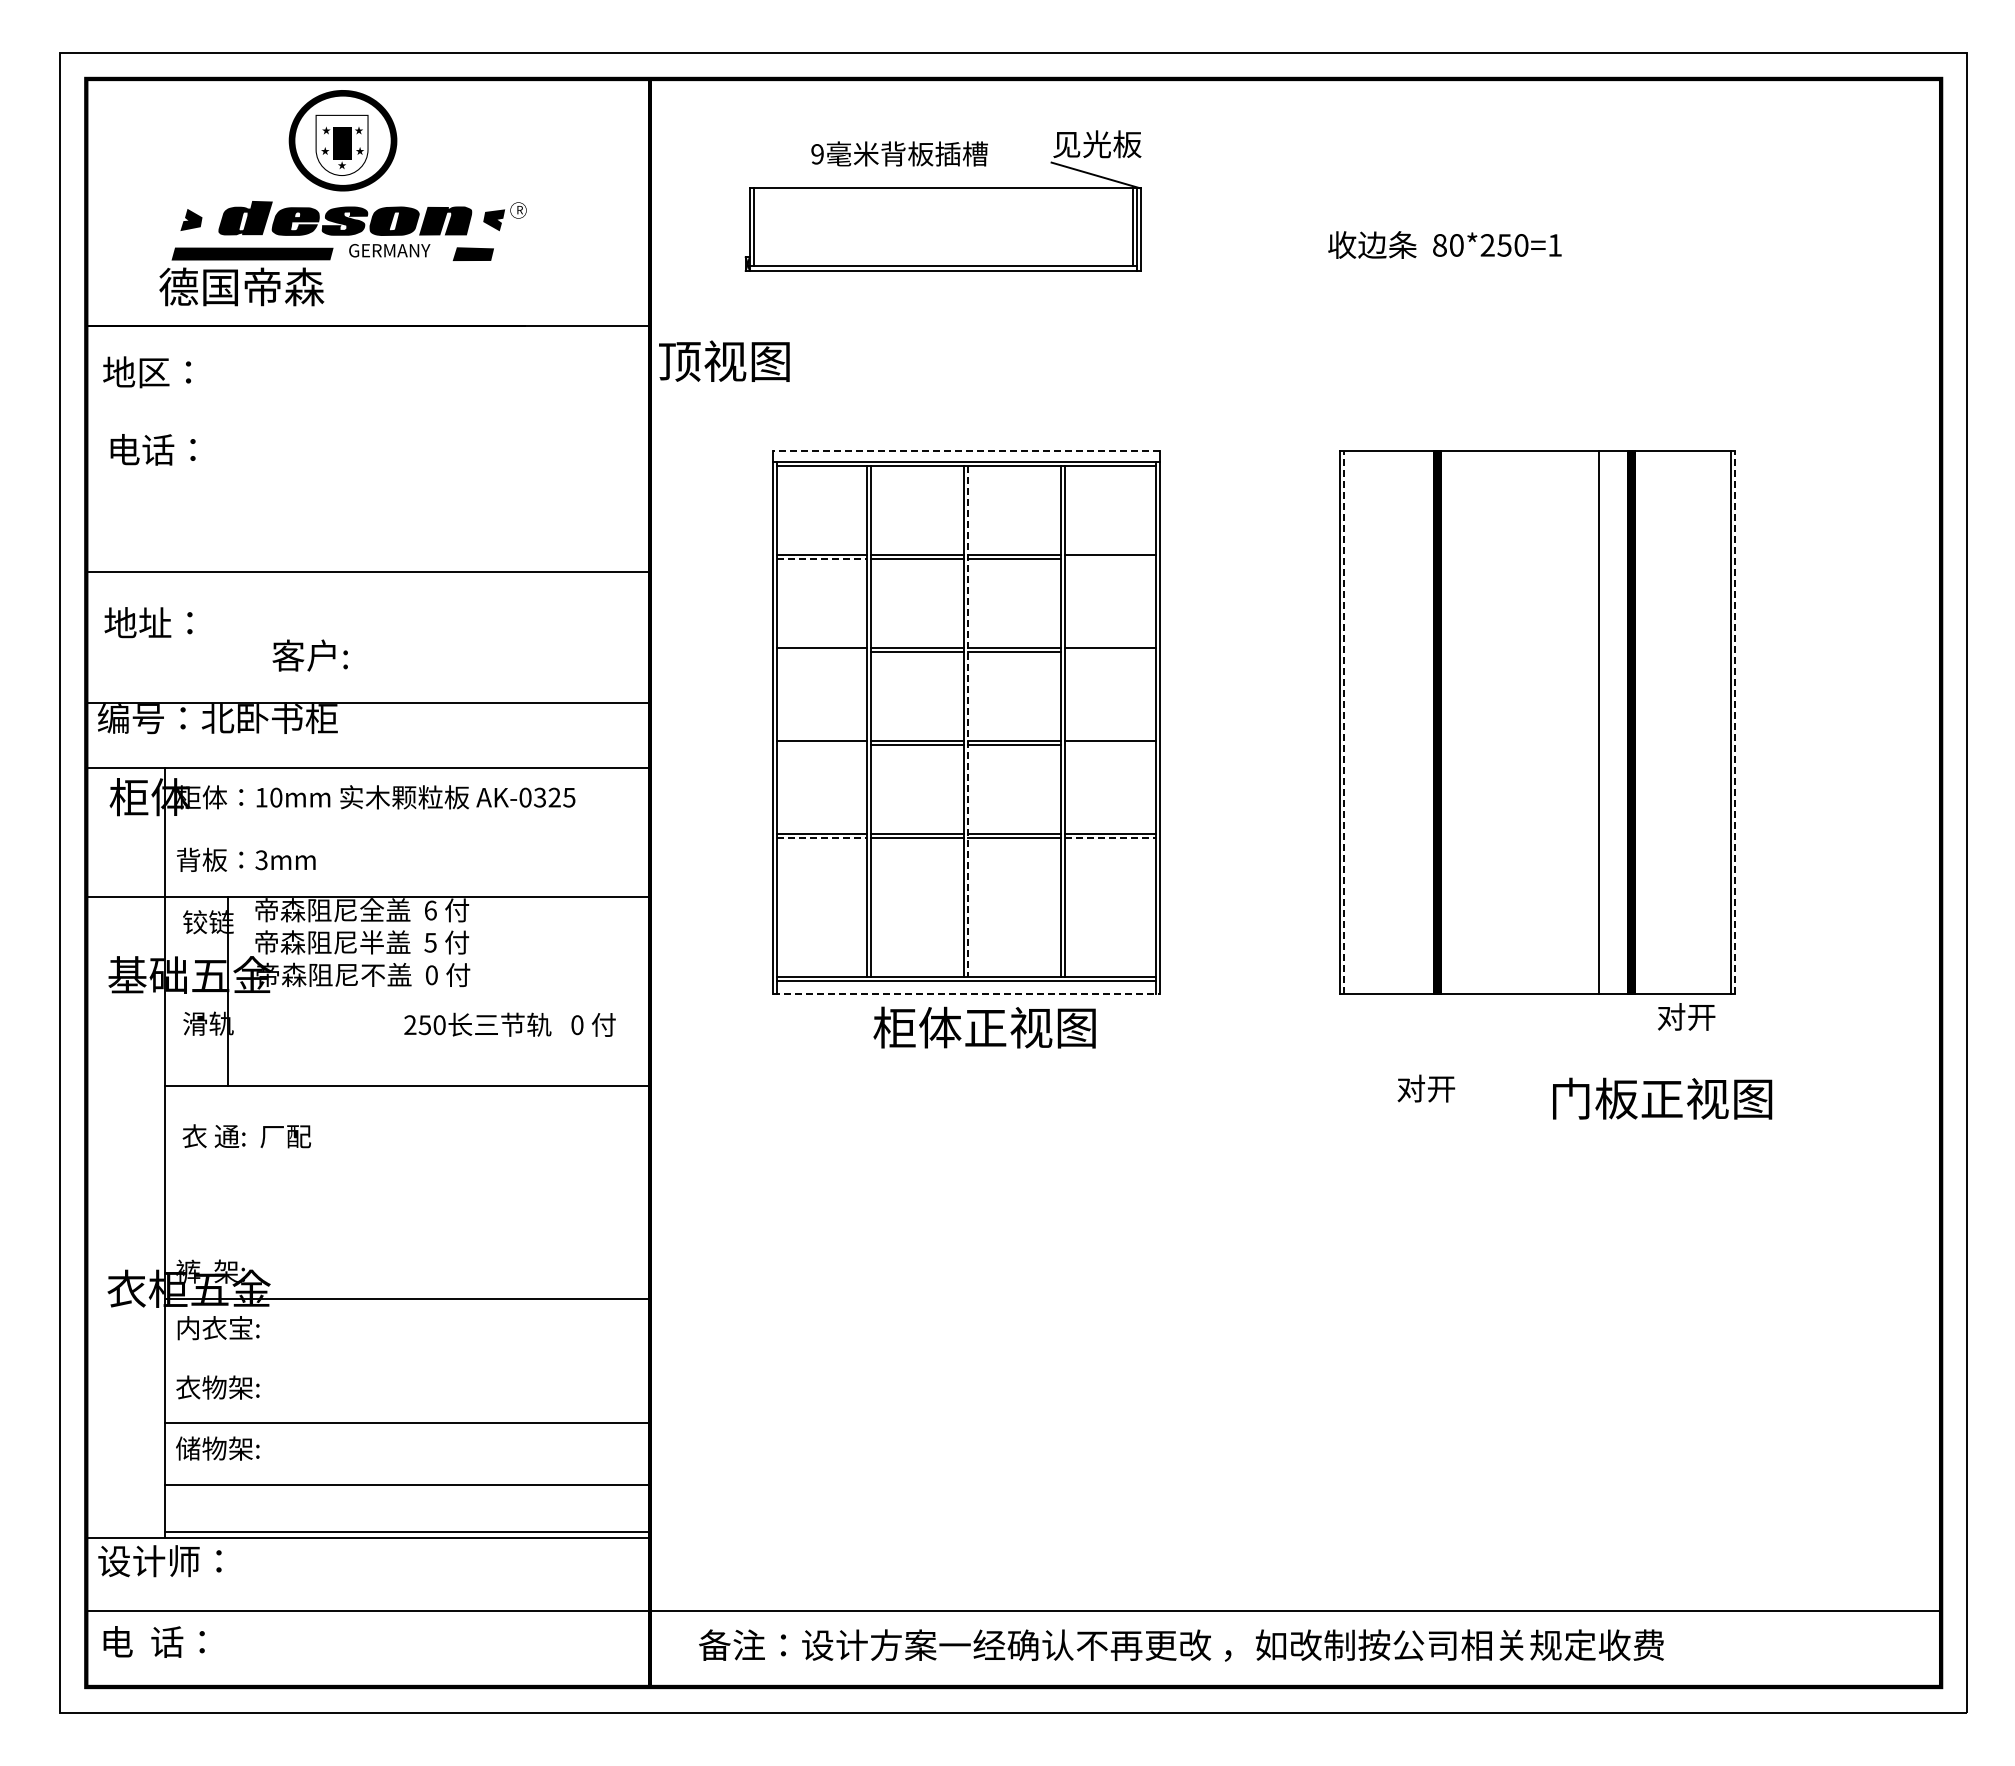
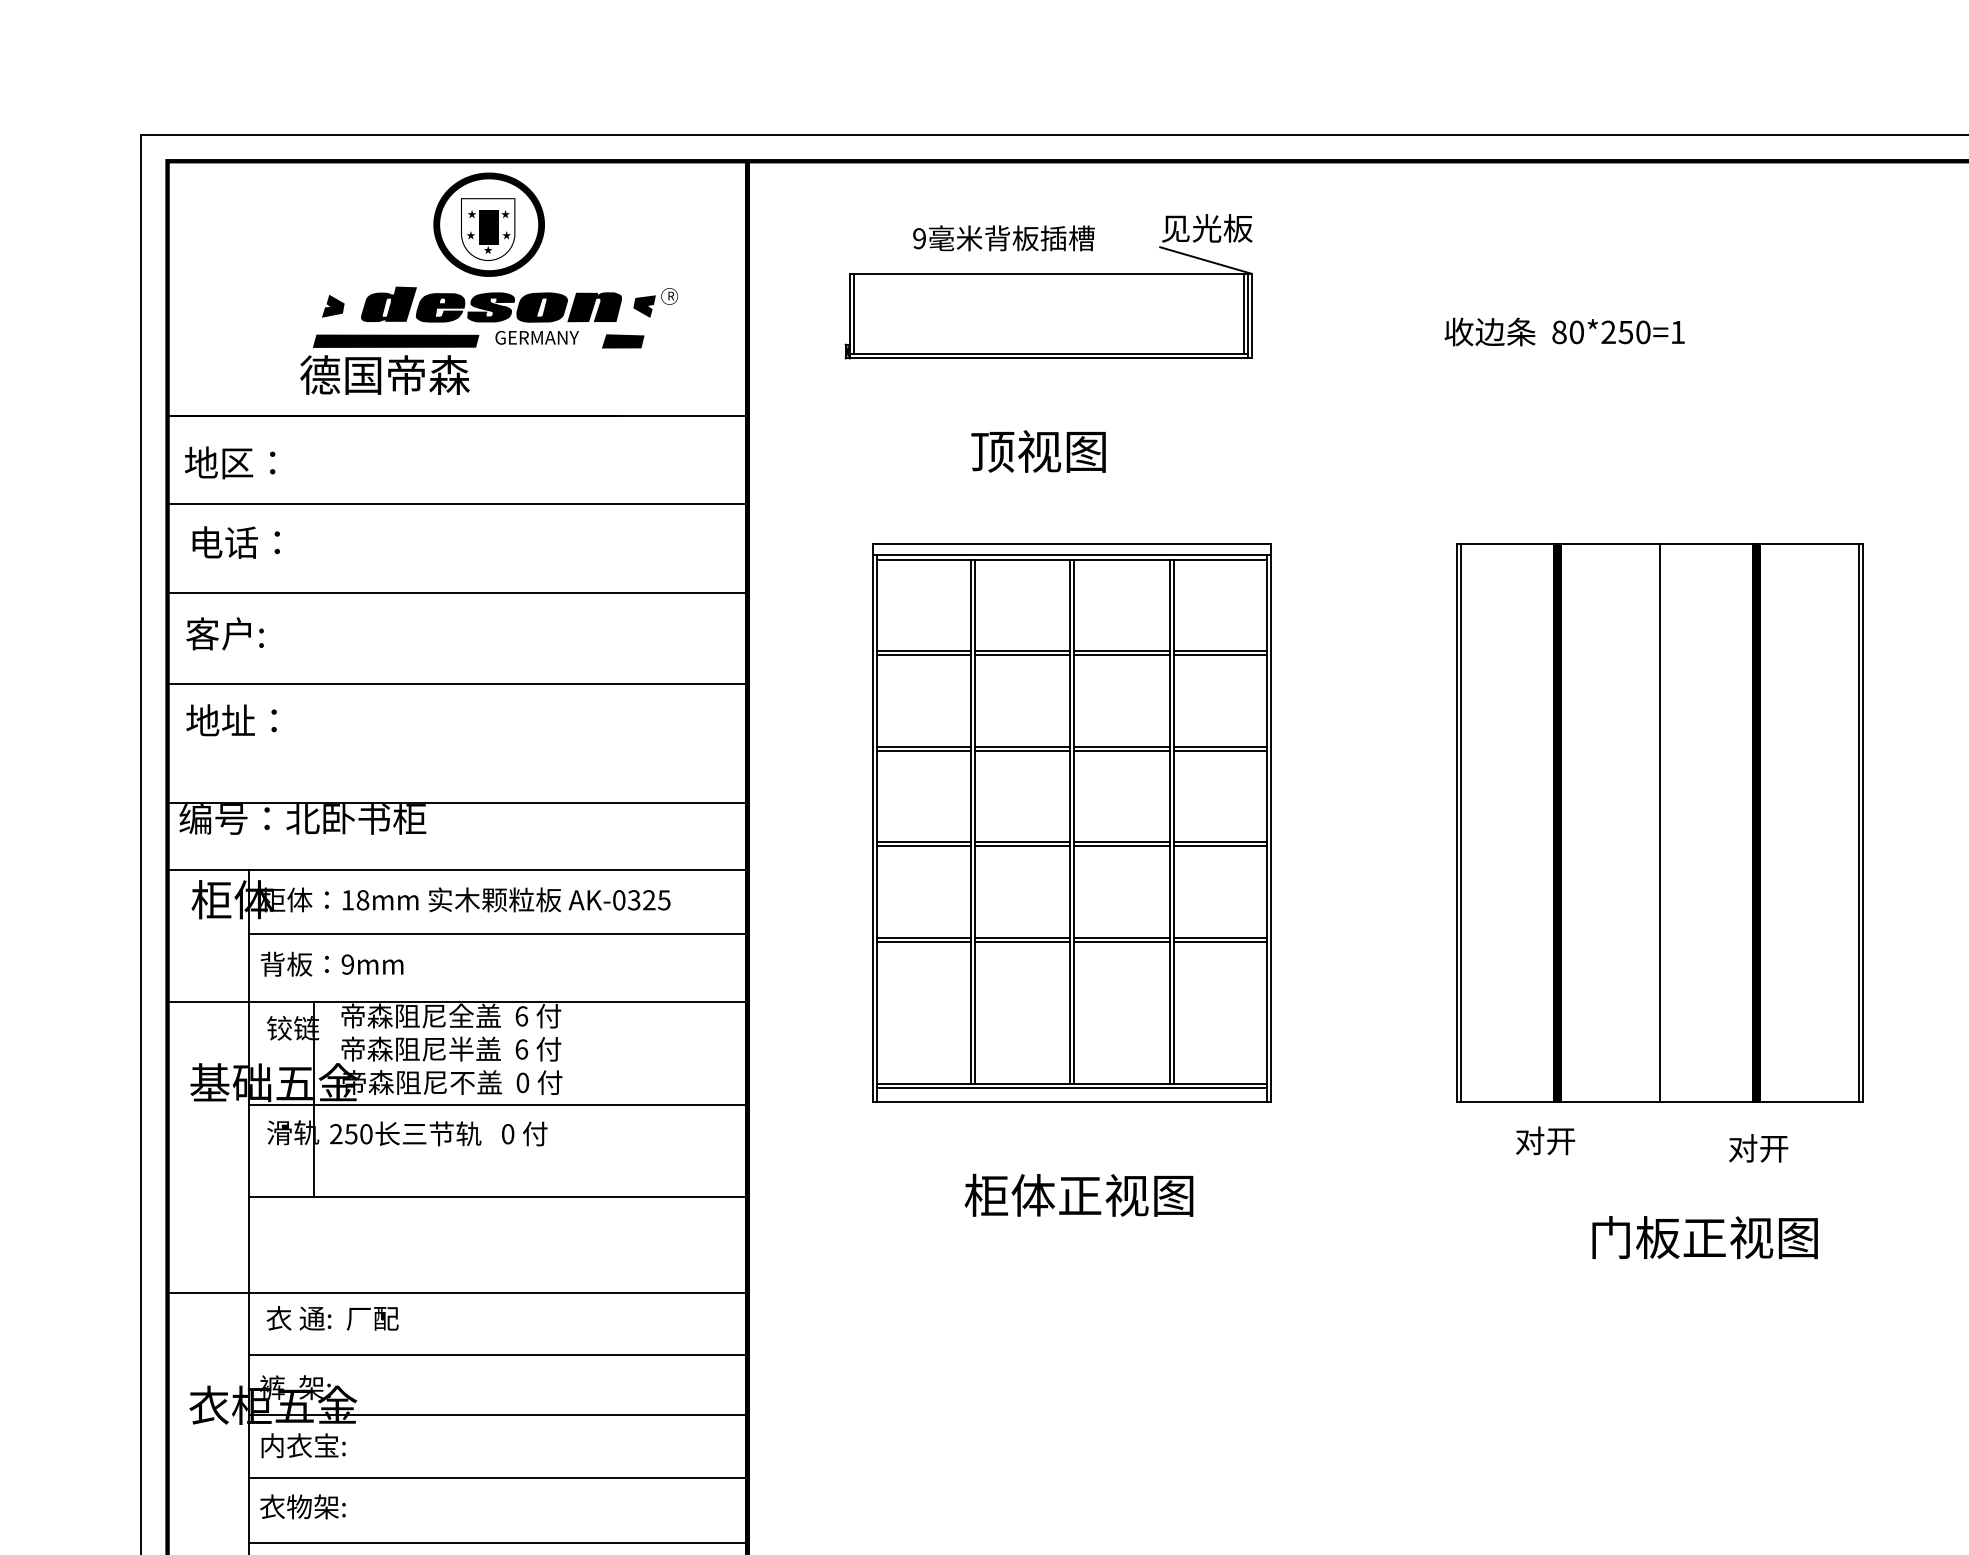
text: (342, 198) -> (488, 284), moved
text: (724, 360) -> (1038, 450), moved
line: (368, 412) -> (457, 504), added
line: (966, 450) -> (1072, 543), dashed -> solid
line: (822, 559) -> (924, 655), dashed -> solid
line: (1109, 559) -> (1219, 655), added
line: (369, 571) -> (458, 592), moved
line: (368, 586) -> (457, 683), added
line: (821, 652) -> (923, 750), added
line: (1109, 652) -> (1219, 750), added
text: (309, 655) -> (224, 633), moved
line: (968, 721) -> (1074, 821), dashed -> solid
line: (1598, 721) -> (1659, 821), moved
line: (1344, 722) -> (1461, 822), dashed -> solid
line: (1735, 722) -> (1863, 822), dashed -> solid
line: (821, 745) -> (923, 846), added
line: (1109, 745) -> (1219, 846), added
text: (276, 797) -> (363, 900), 10mm -> 18mm
line: (407, 830) -> (497, 934), added
line: (822, 838) -> (924, 942), dashed -> solid
line: (1110, 838) -> (1220, 942), dashed -> solid
text: (261, 860) -> (347, 964), 3mm -> 9mm
text: (430, 942) -> (521, 1049), 5 -> 6
line: (966, 993) -> (1072, 1101), dashed -> solid
line: (407, 996) -> (497, 1104), added
text: (1686, 1016) -> (1758, 1147), moved
text: (509, 1024) -> (438, 1133), moved
text: (984, 1027) -> (1078, 1195), moved
text: (1426, 1088) -> (1545, 1140), moved
text: (1662, 1098) -> (1705, 1237), moved
text: (246, 1136) -> (332, 1318), moved
line: (368, 1179) -> (457, 1292), added
line: (407, 1240) -> (497, 1355), added
line: (407, 1359) -> (497, 1477), added

